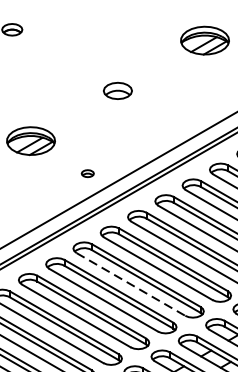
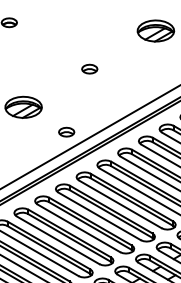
part: (117, 89) -> (89, 68), size x0.71
part: (87, 172) -> (66, 131), size x1.67
line: (130, 284) -> (99, 216), dashed -> solid

